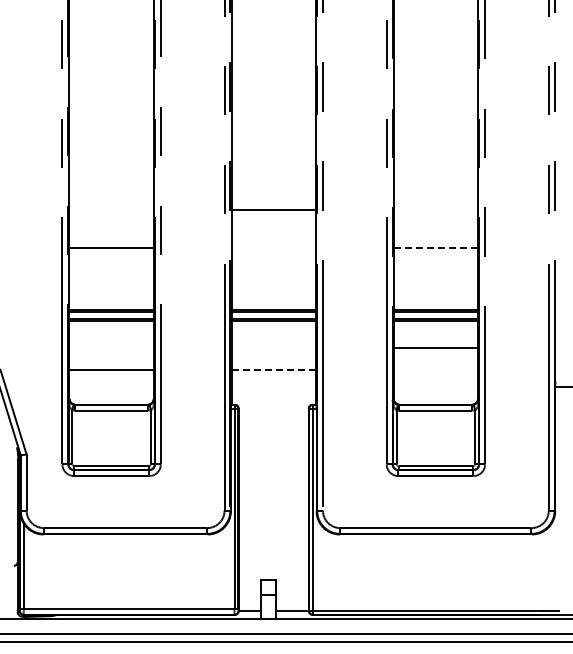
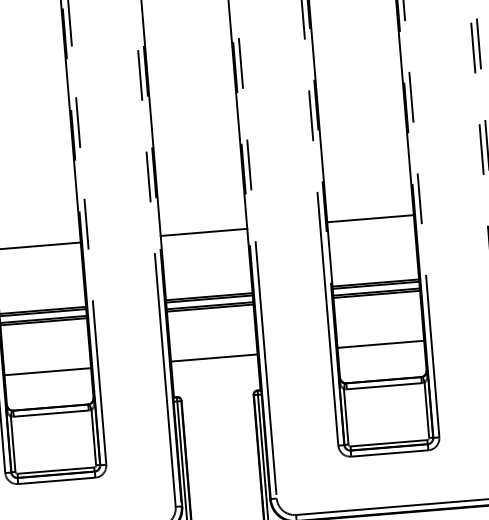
line: (273, 209) -> (203, 232), moved
line: (435, 247) -> (370, 218), dashed -> solid
line: (435, 347) -> (380, 344), moved
line: (273, 369) -> (214, 357), dashed -> solid

